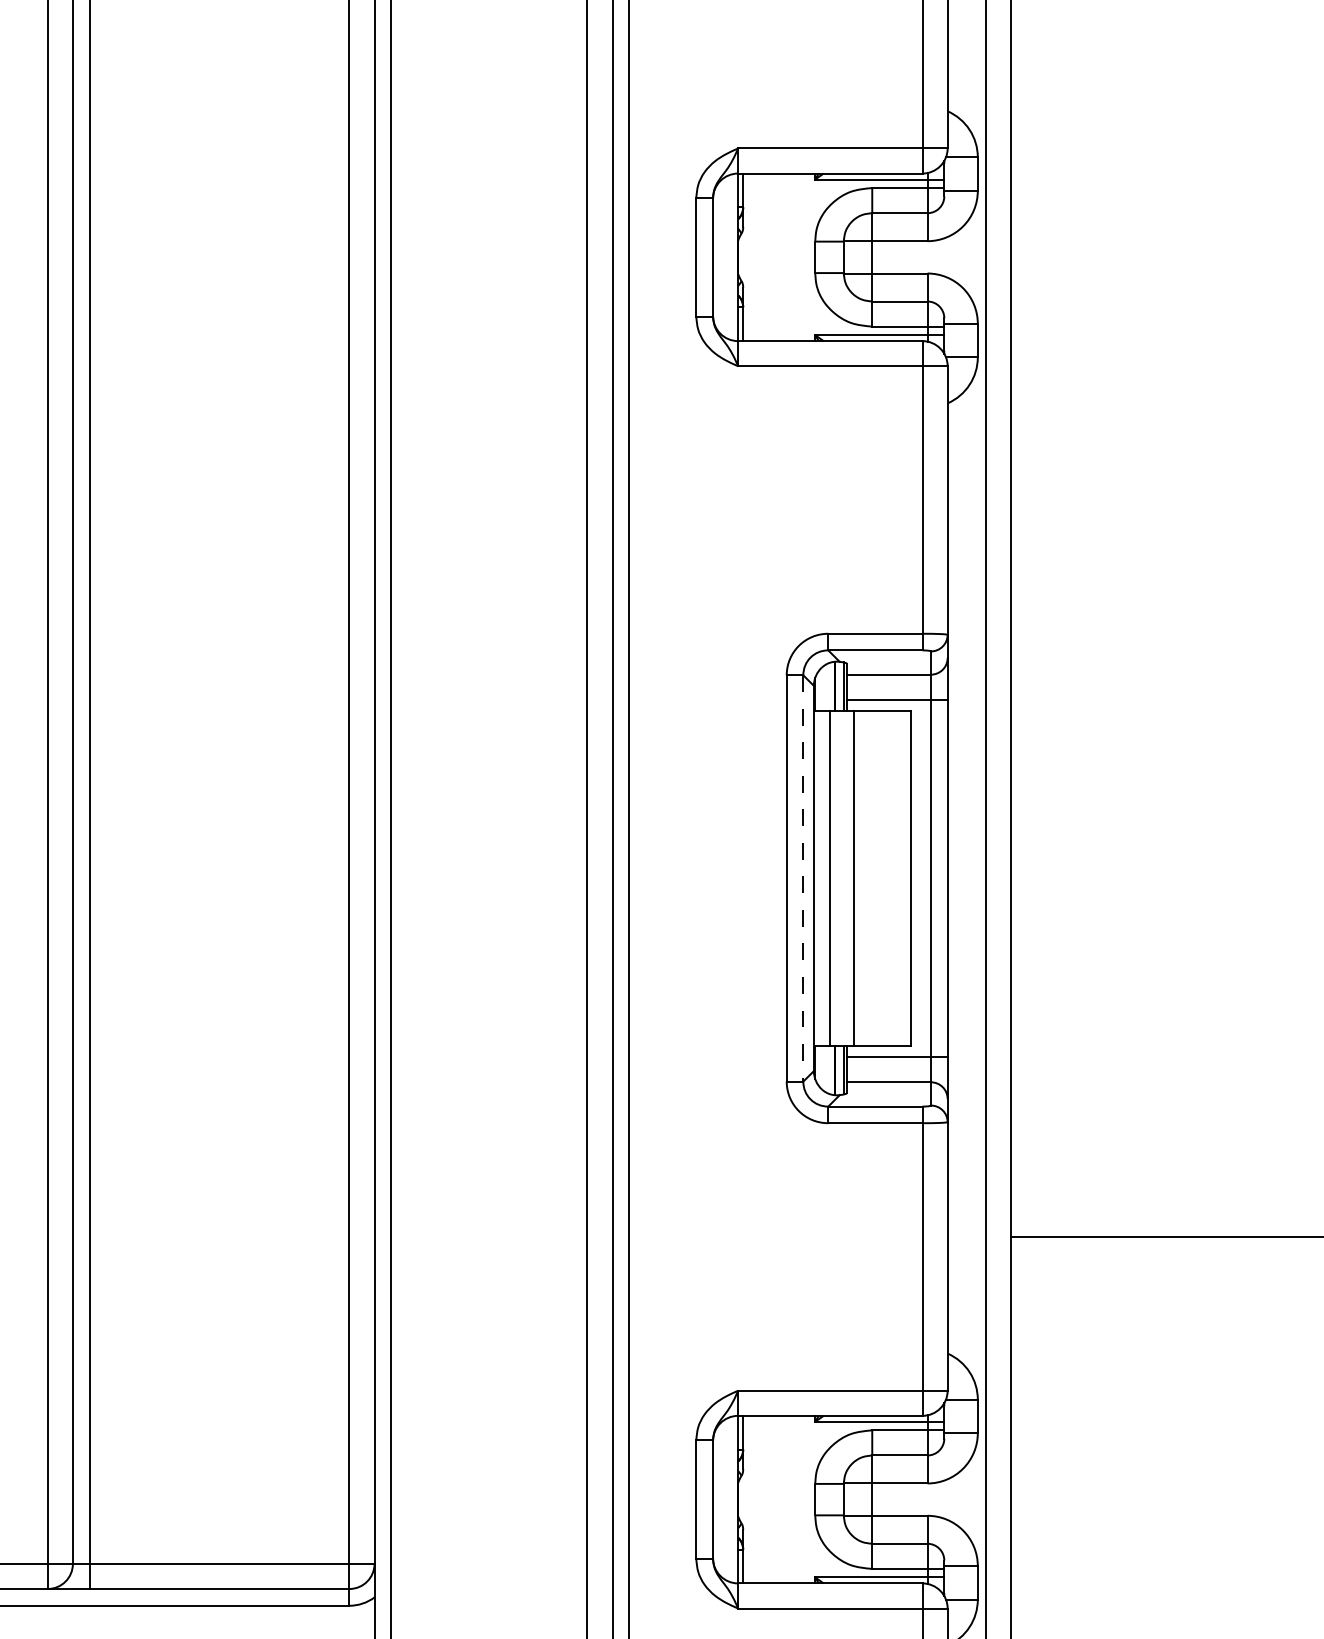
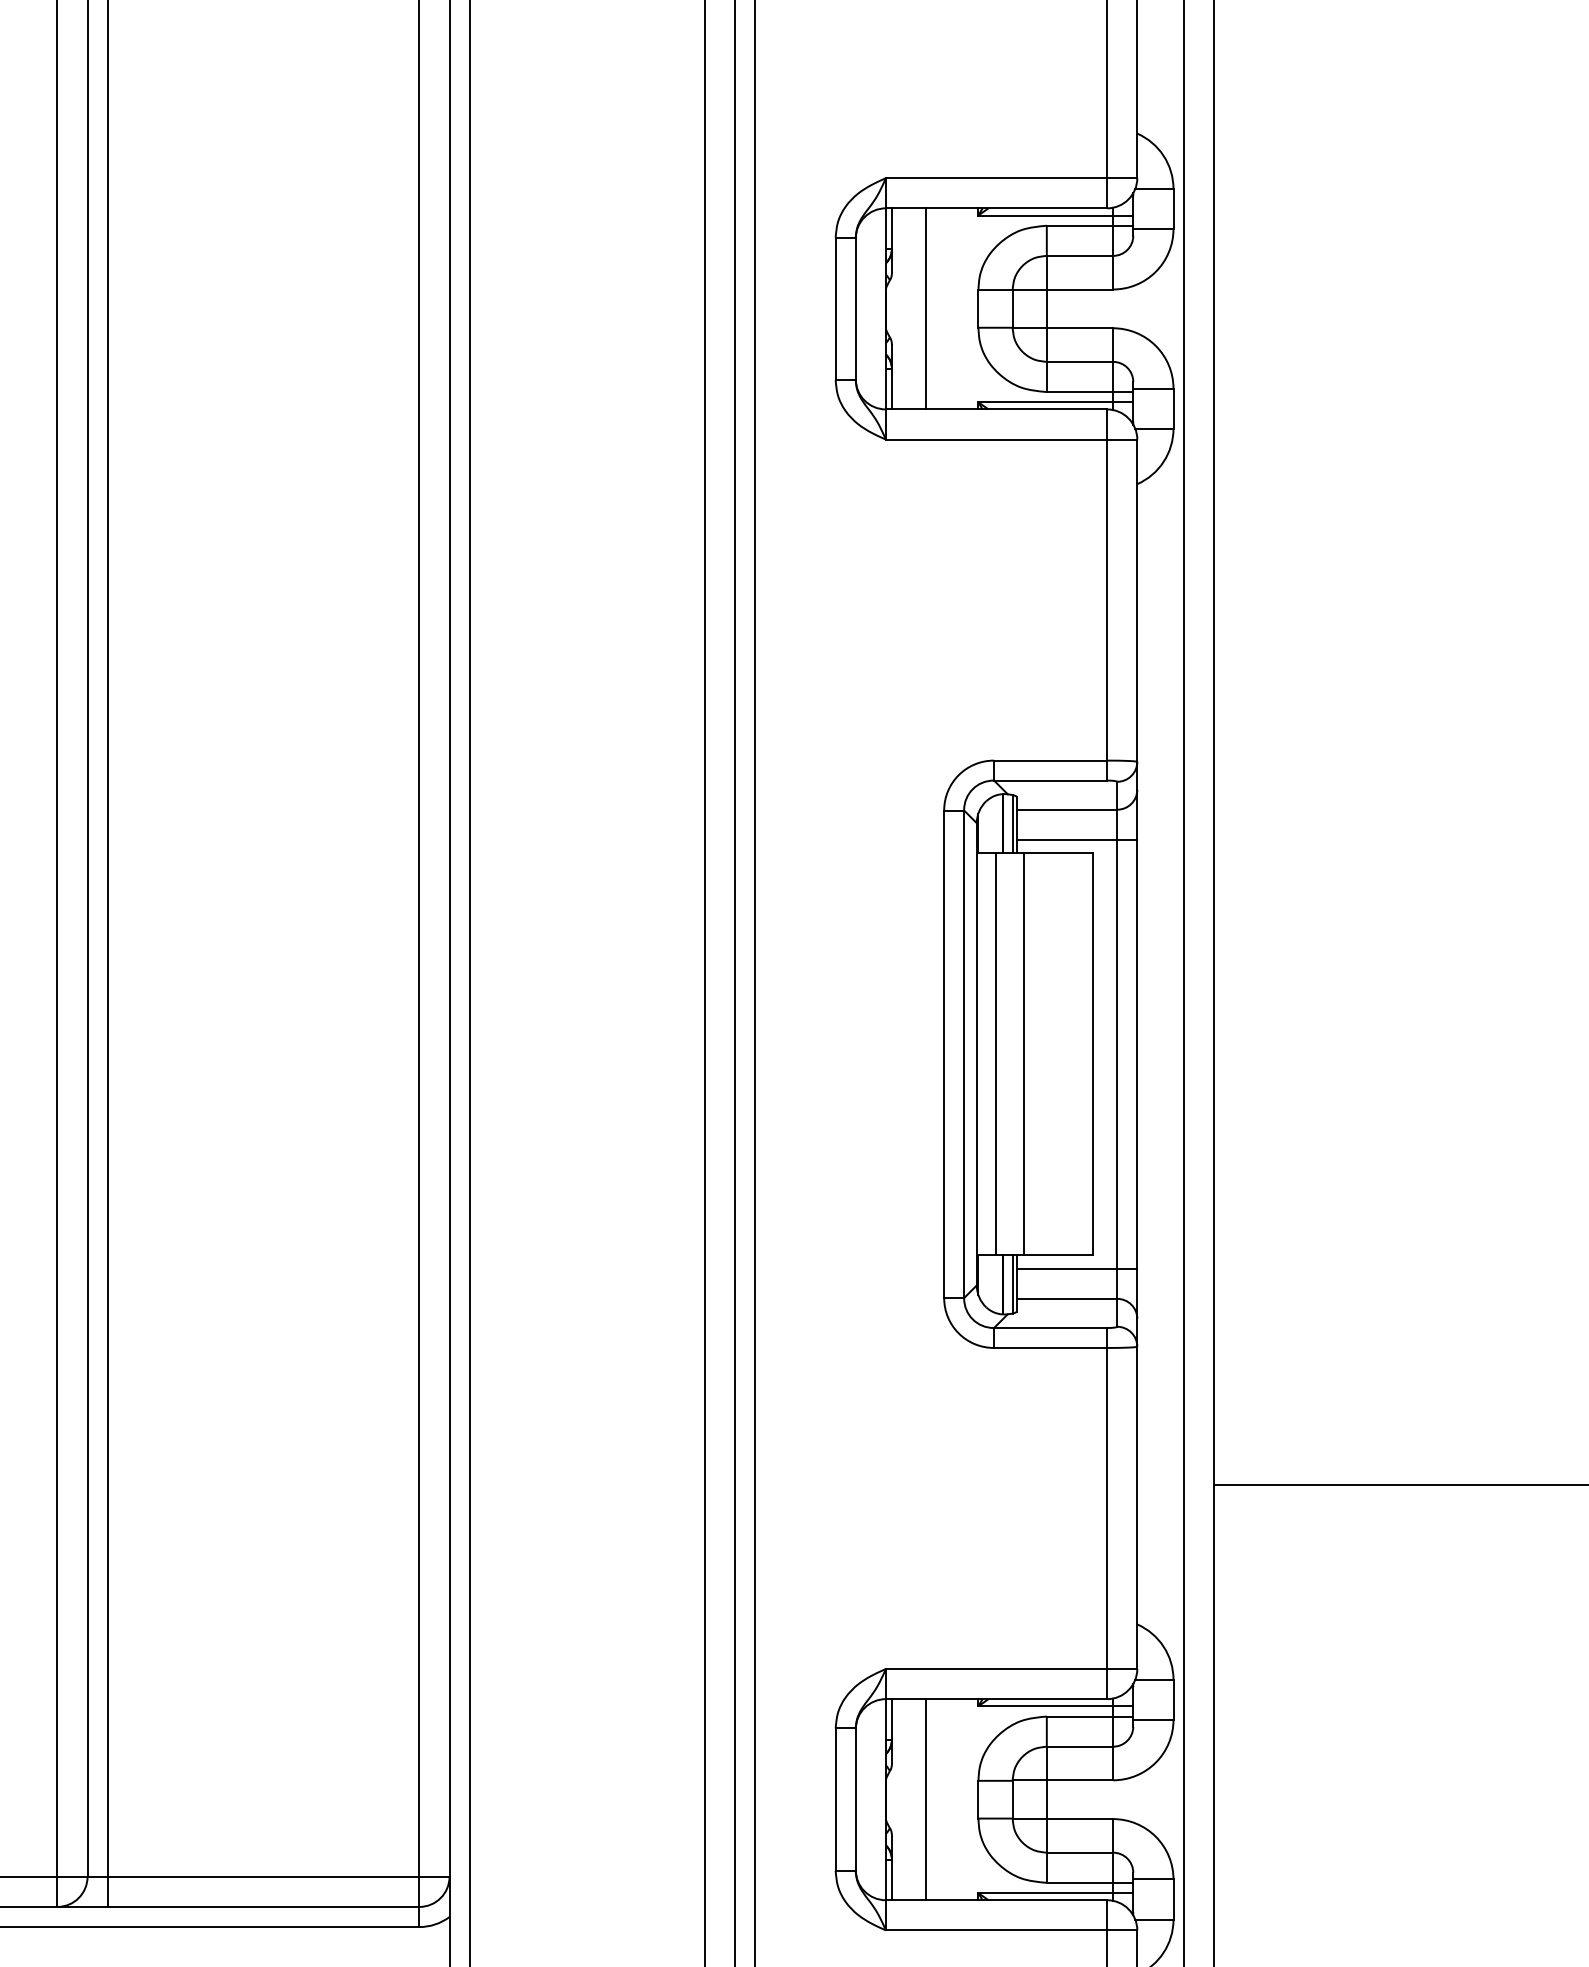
line: (771, 257) -> (925, 308), added
line: (803, 878) -> (964, 1054), dashed -> solid
line: (771, 1499) -> (925, 1799), added

